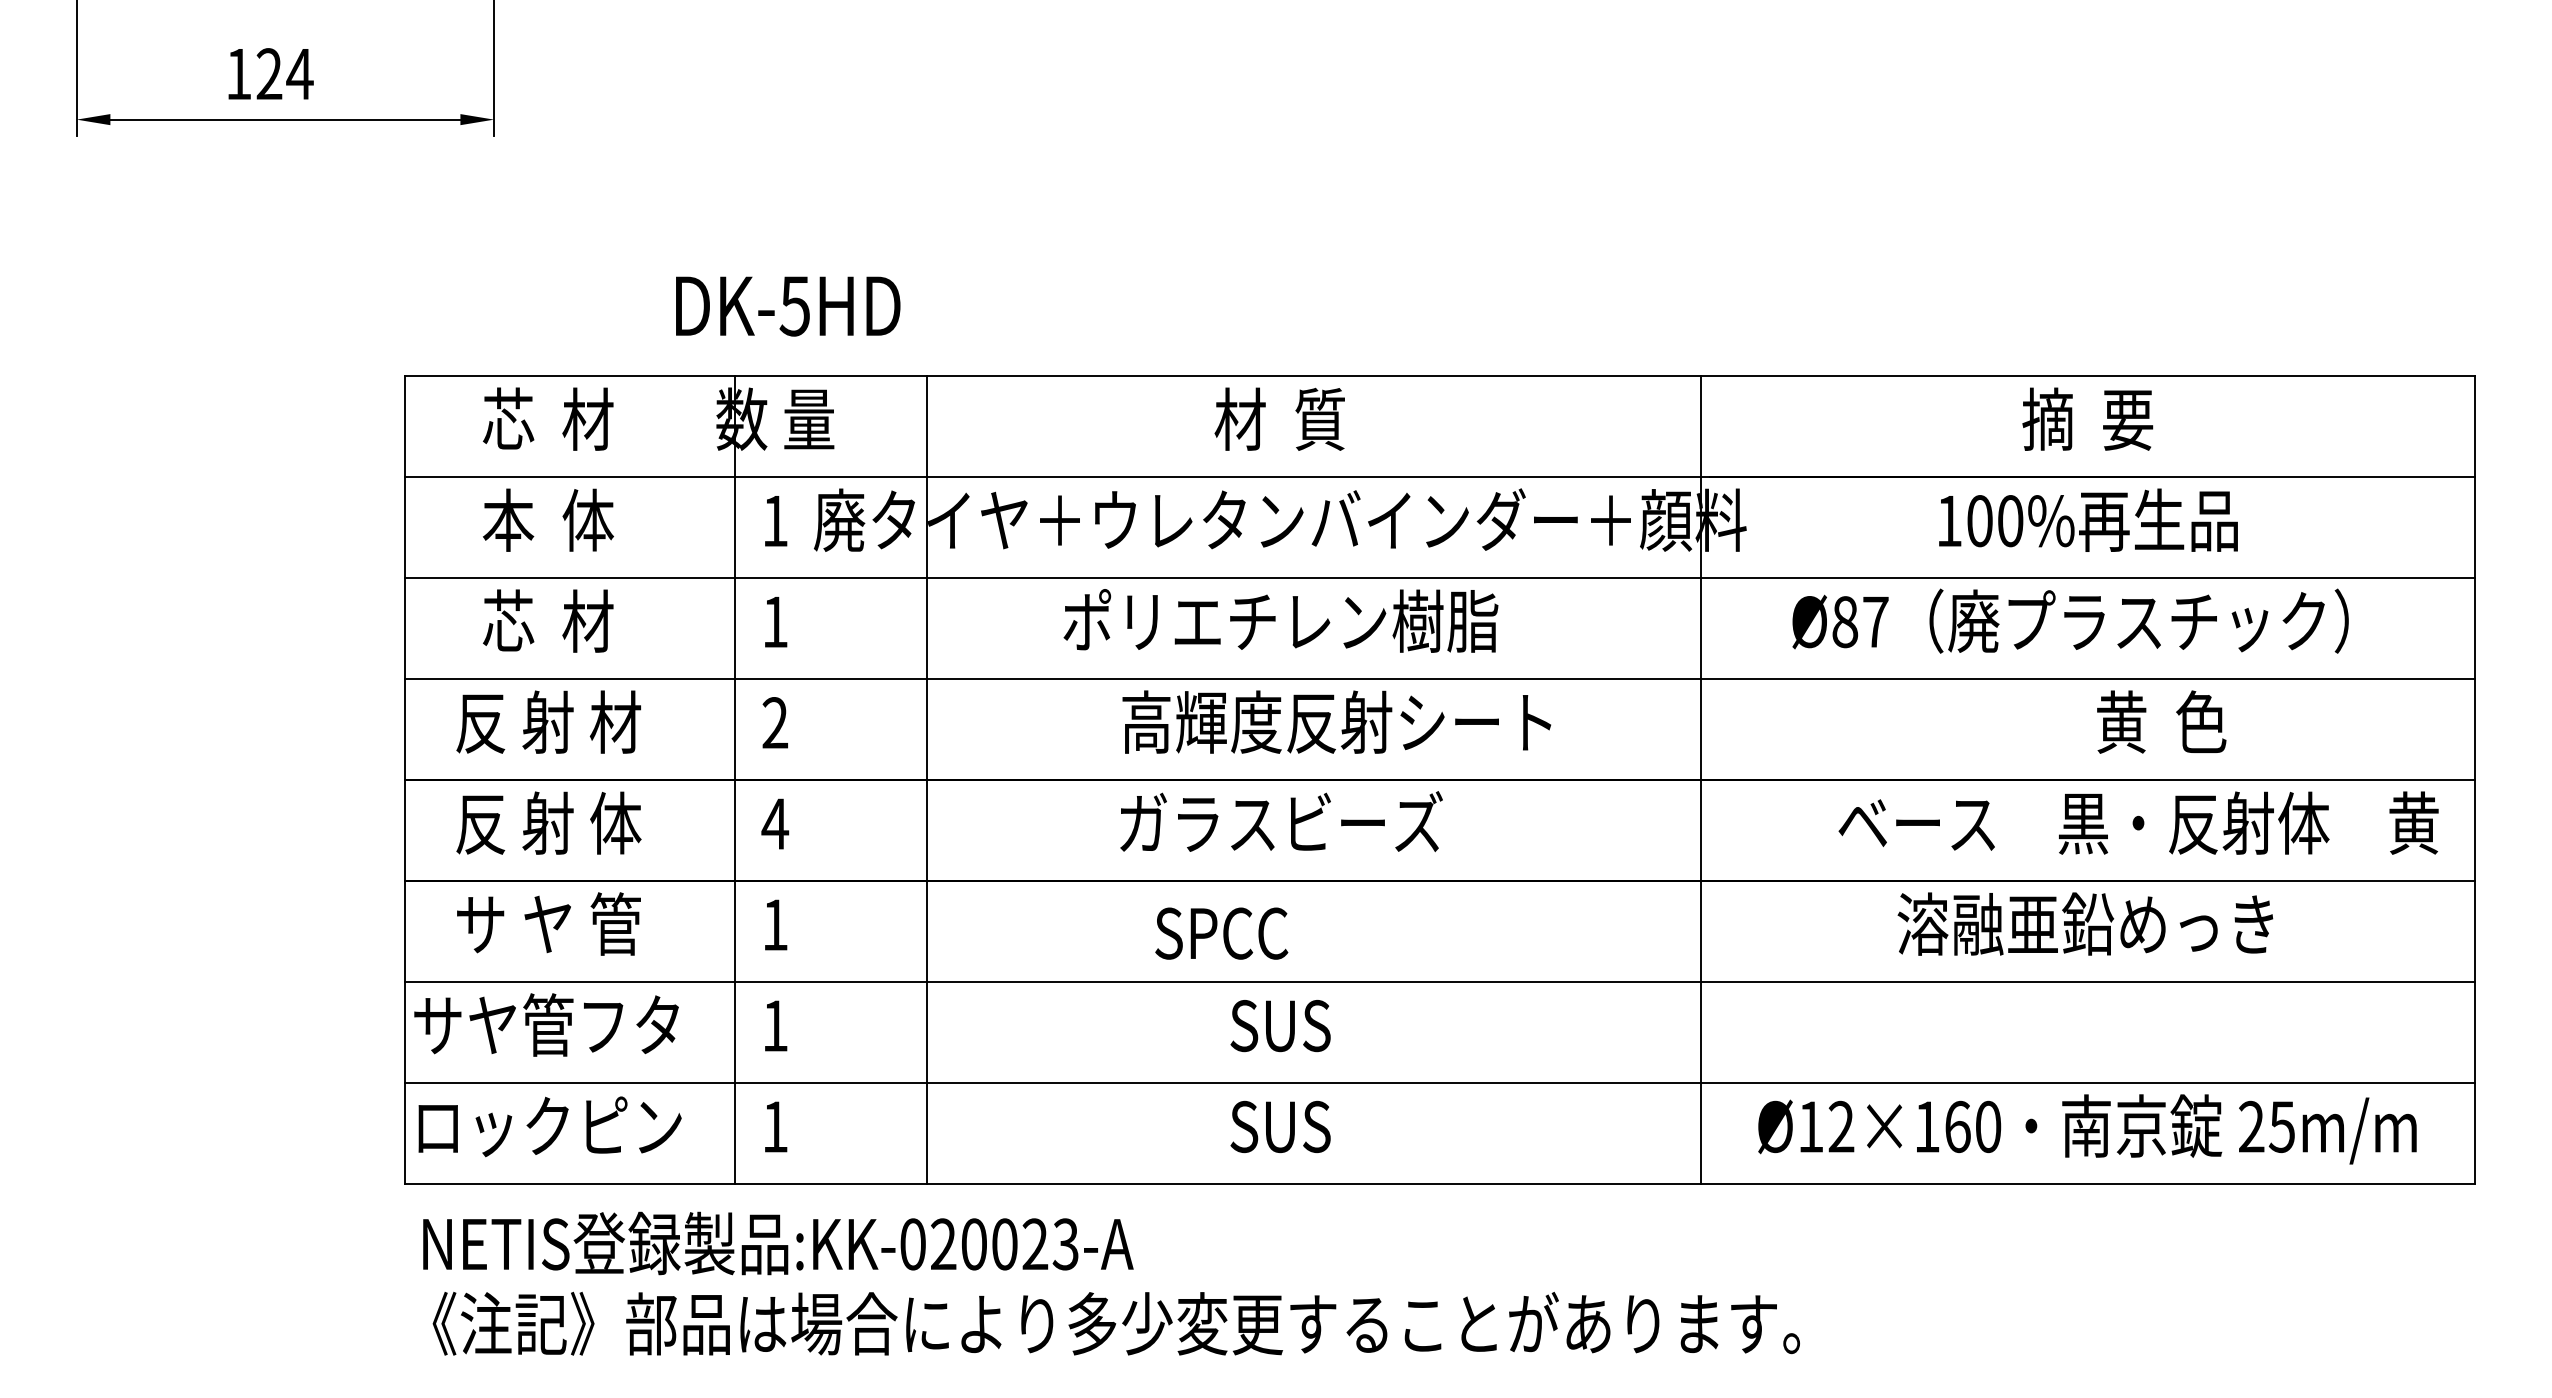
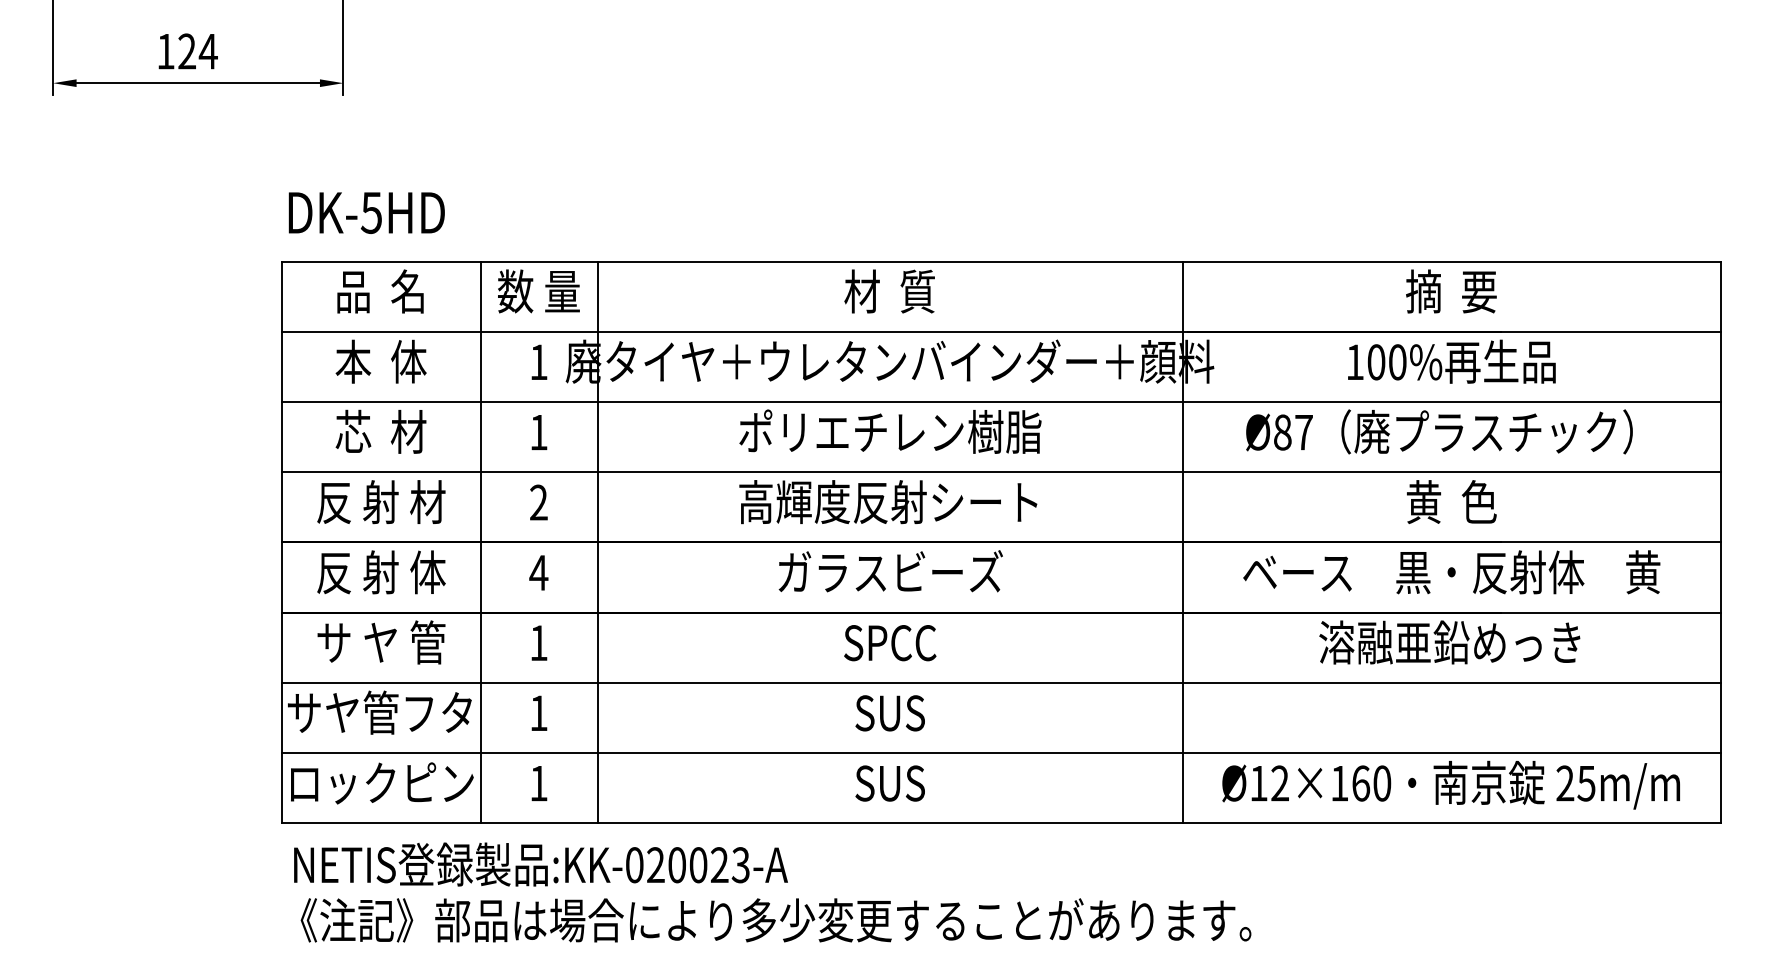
text: (787, 305) -> (366, 212), moved
text: (547, 419) -> (380, 291), 芯  材 -> 品  名
text: (2161, 721) -> (1451, 501), moved
text: (1337, 722) -> (888, 502), moved
line: (734, 780) -> (480, 542), moved
line: (927, 780) -> (597, 542), moved
text: (2138, 823) -> (1451, 572), moved
text: (1222, 934) -> (890, 643), moved

